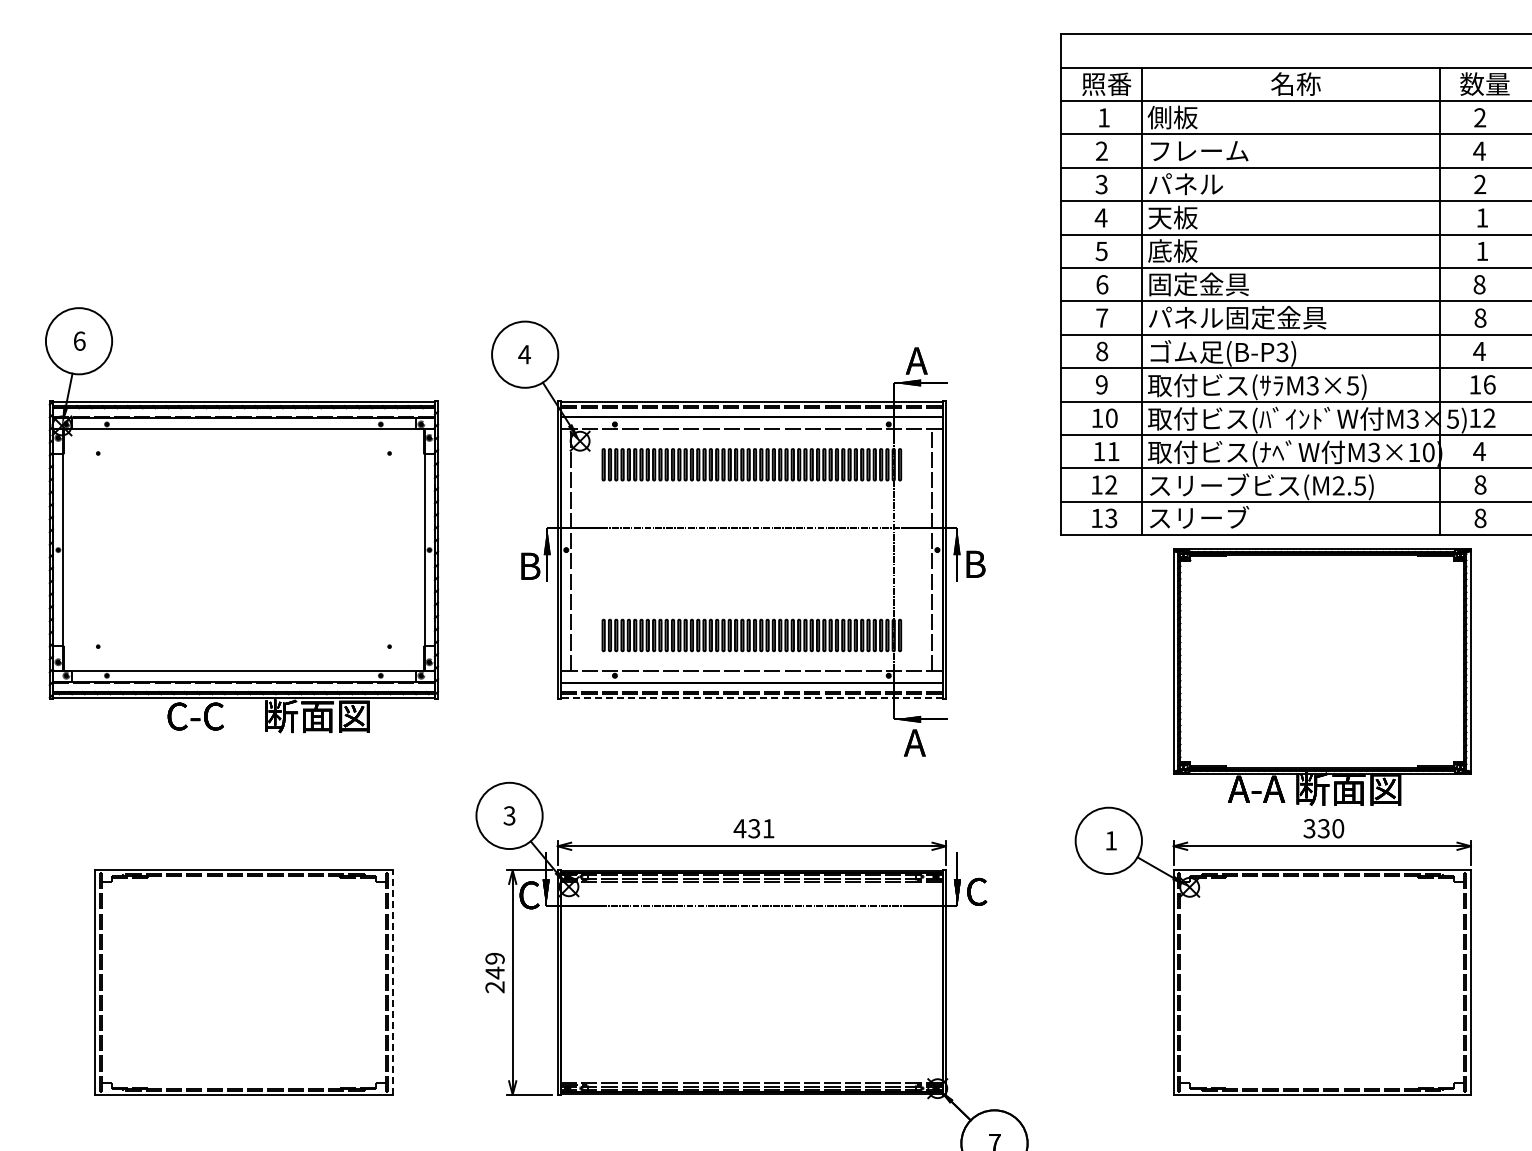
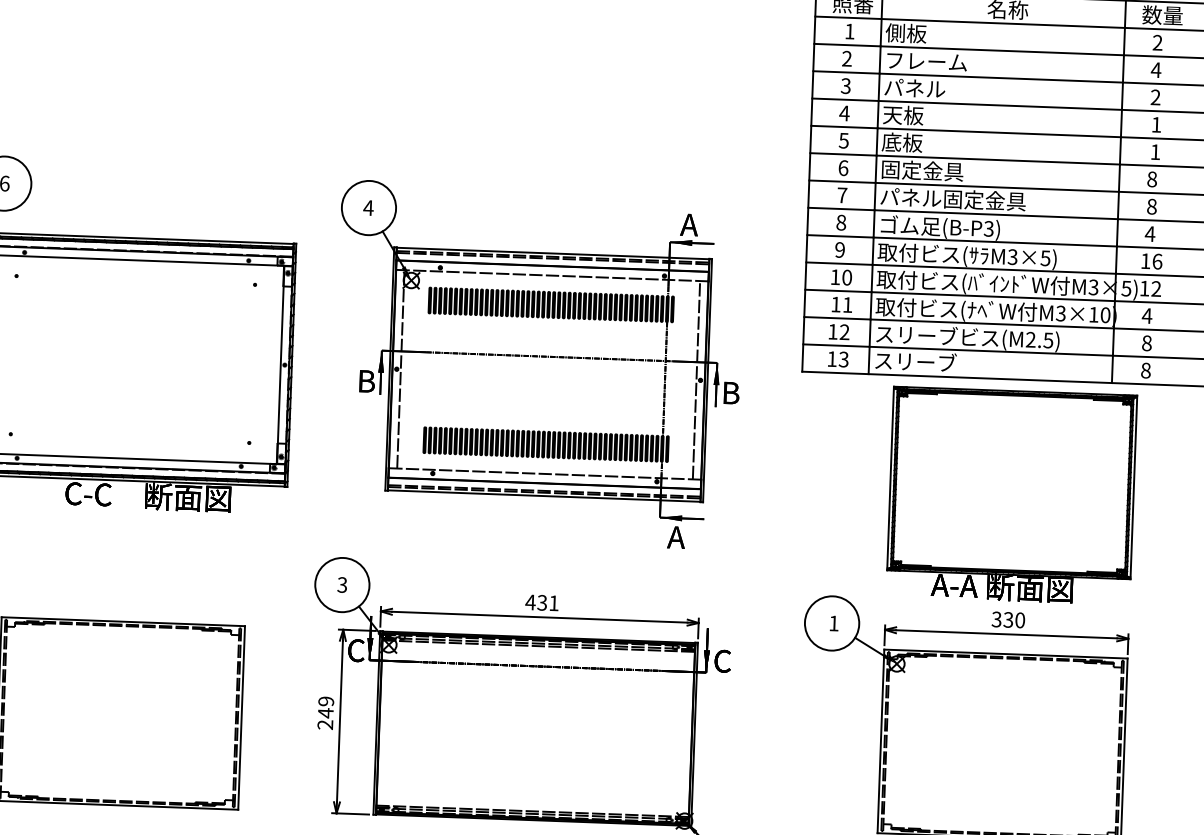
line: (751, 698) -> (543, 496), dashed -> solid
line: (392, 982) -> (241, 717), dashed -> solid

